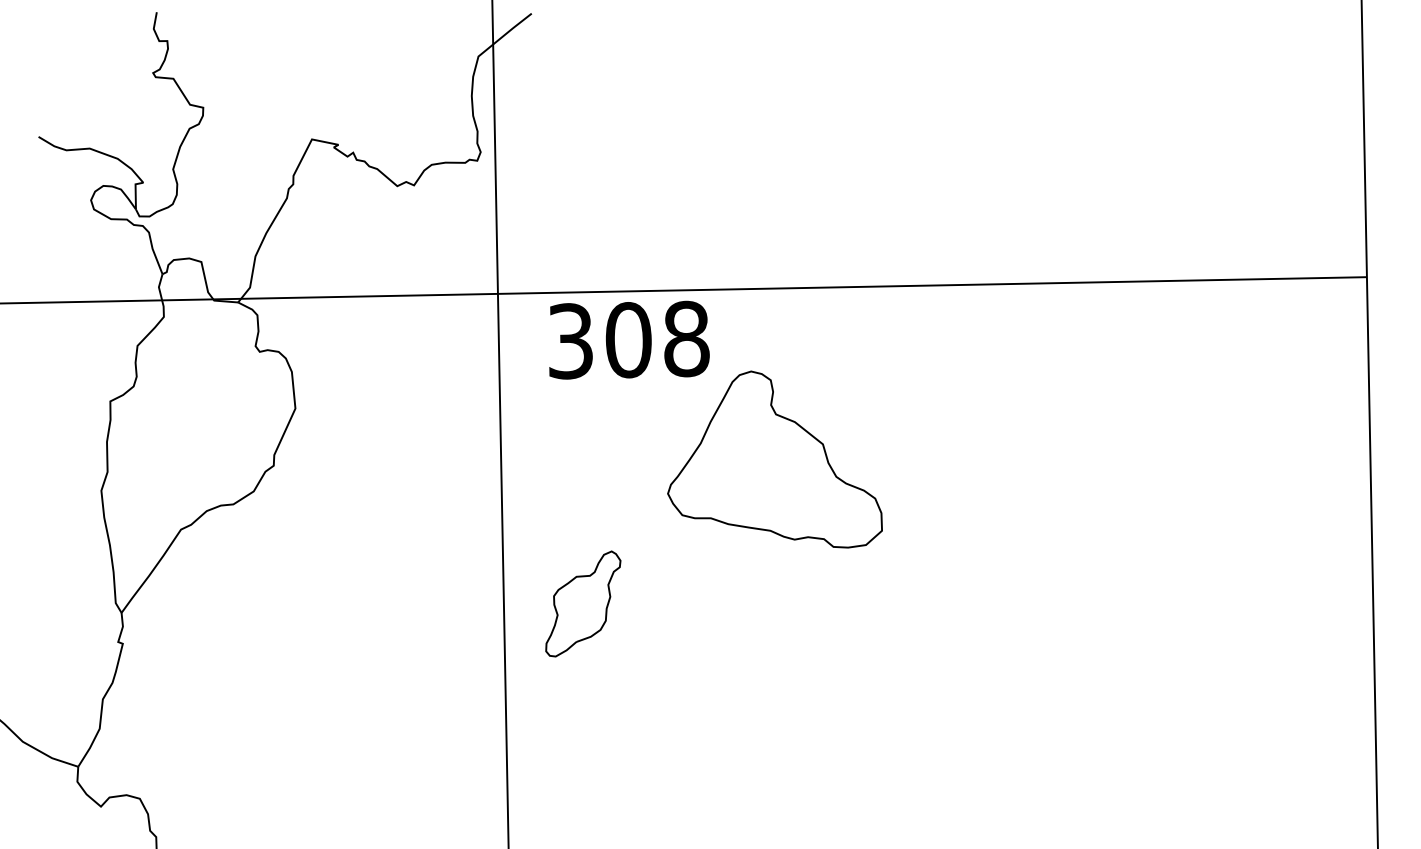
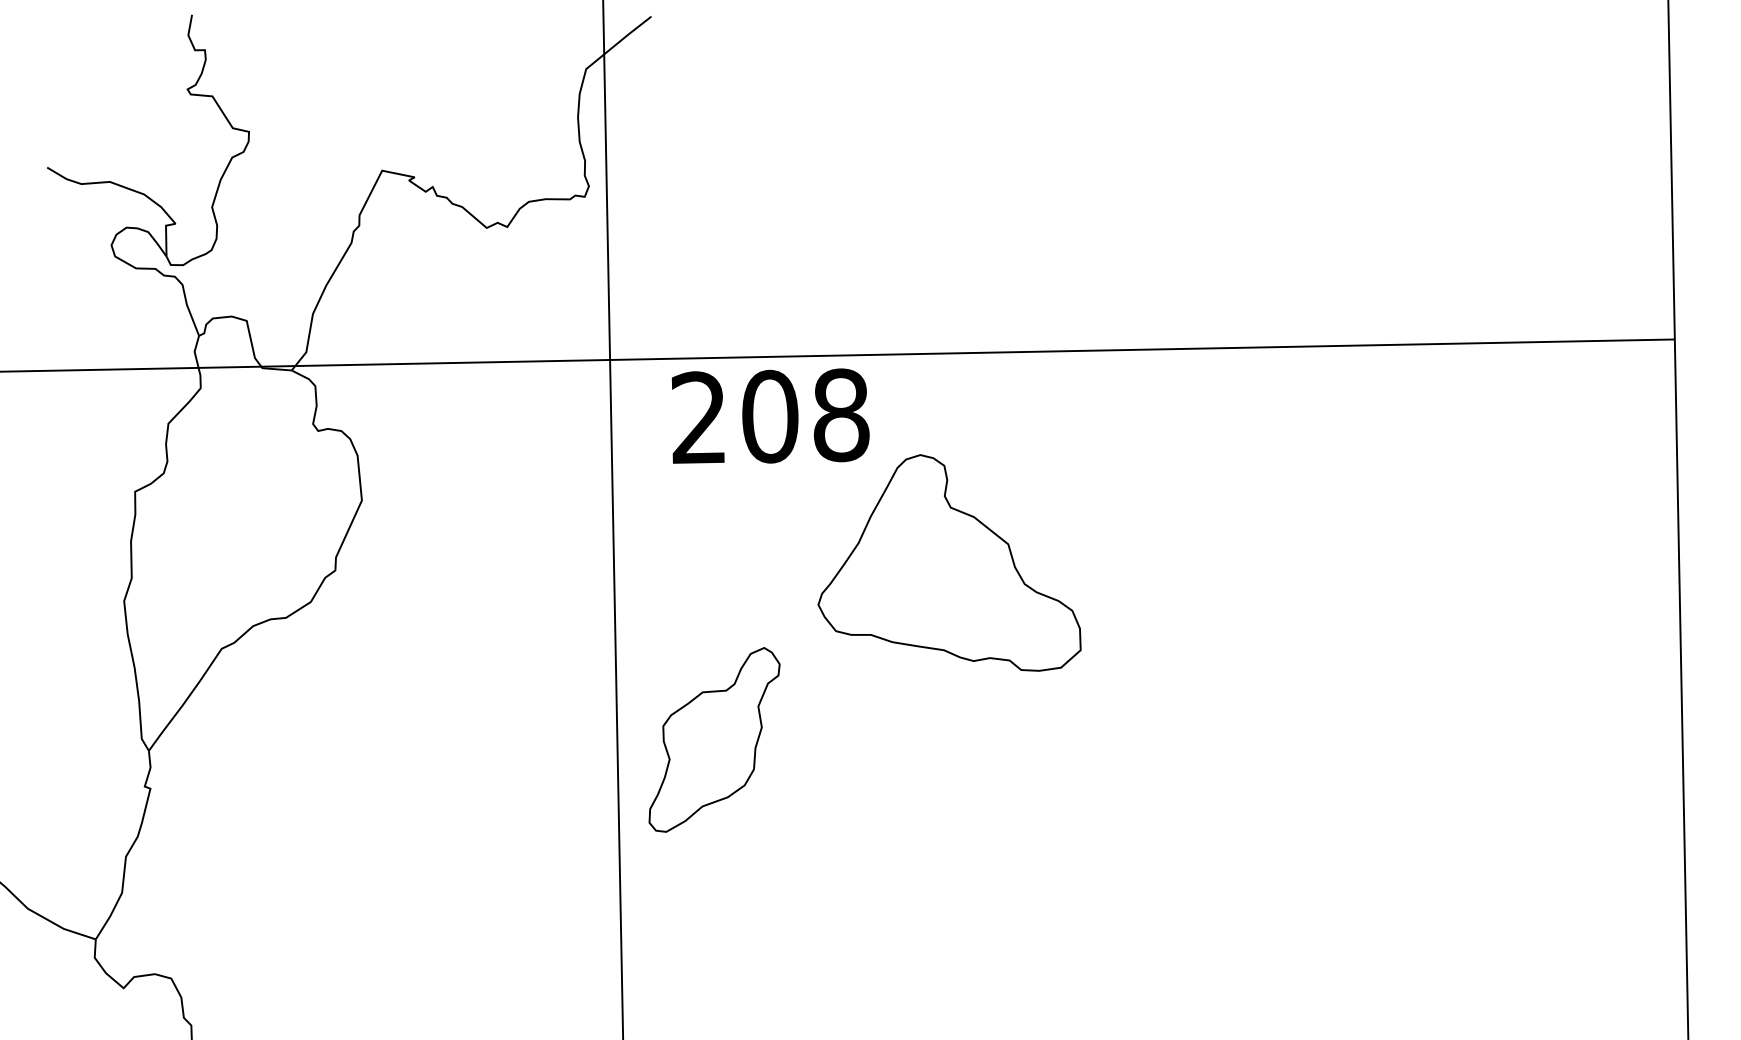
text: (570, 341) -> (698, 418), 308 -> 208
part: (583, 603) -> (714, 739), size x1.43

